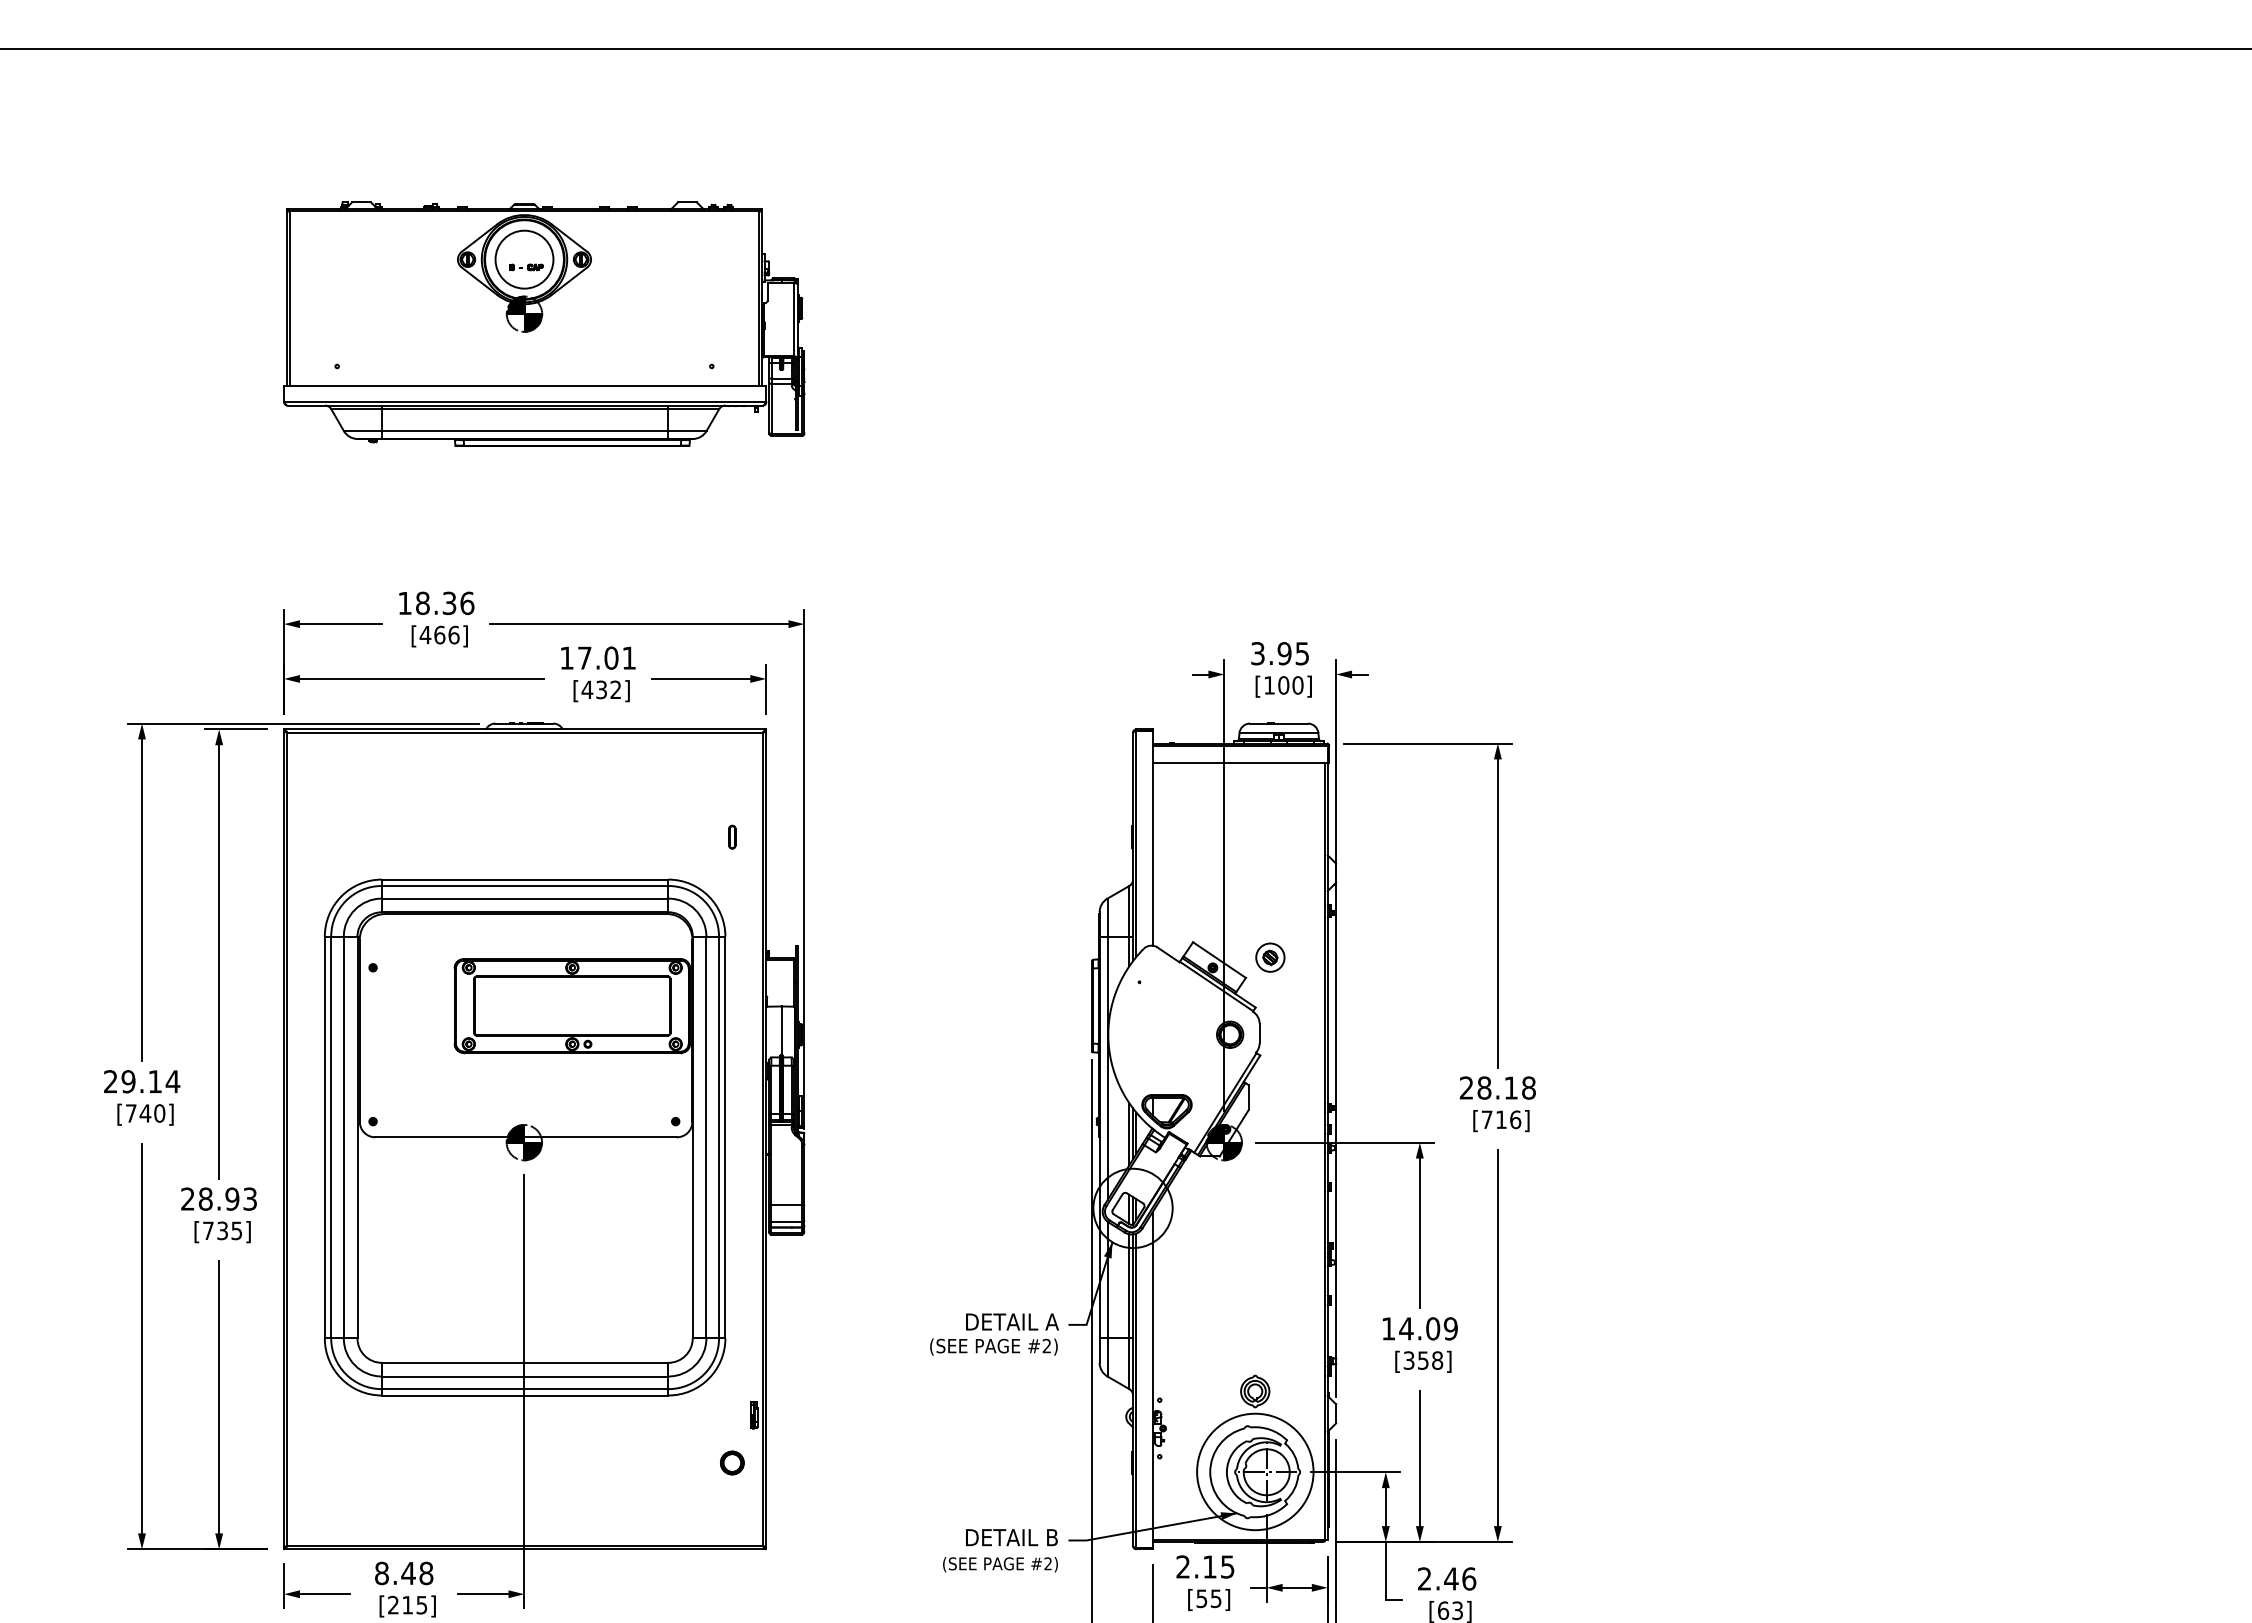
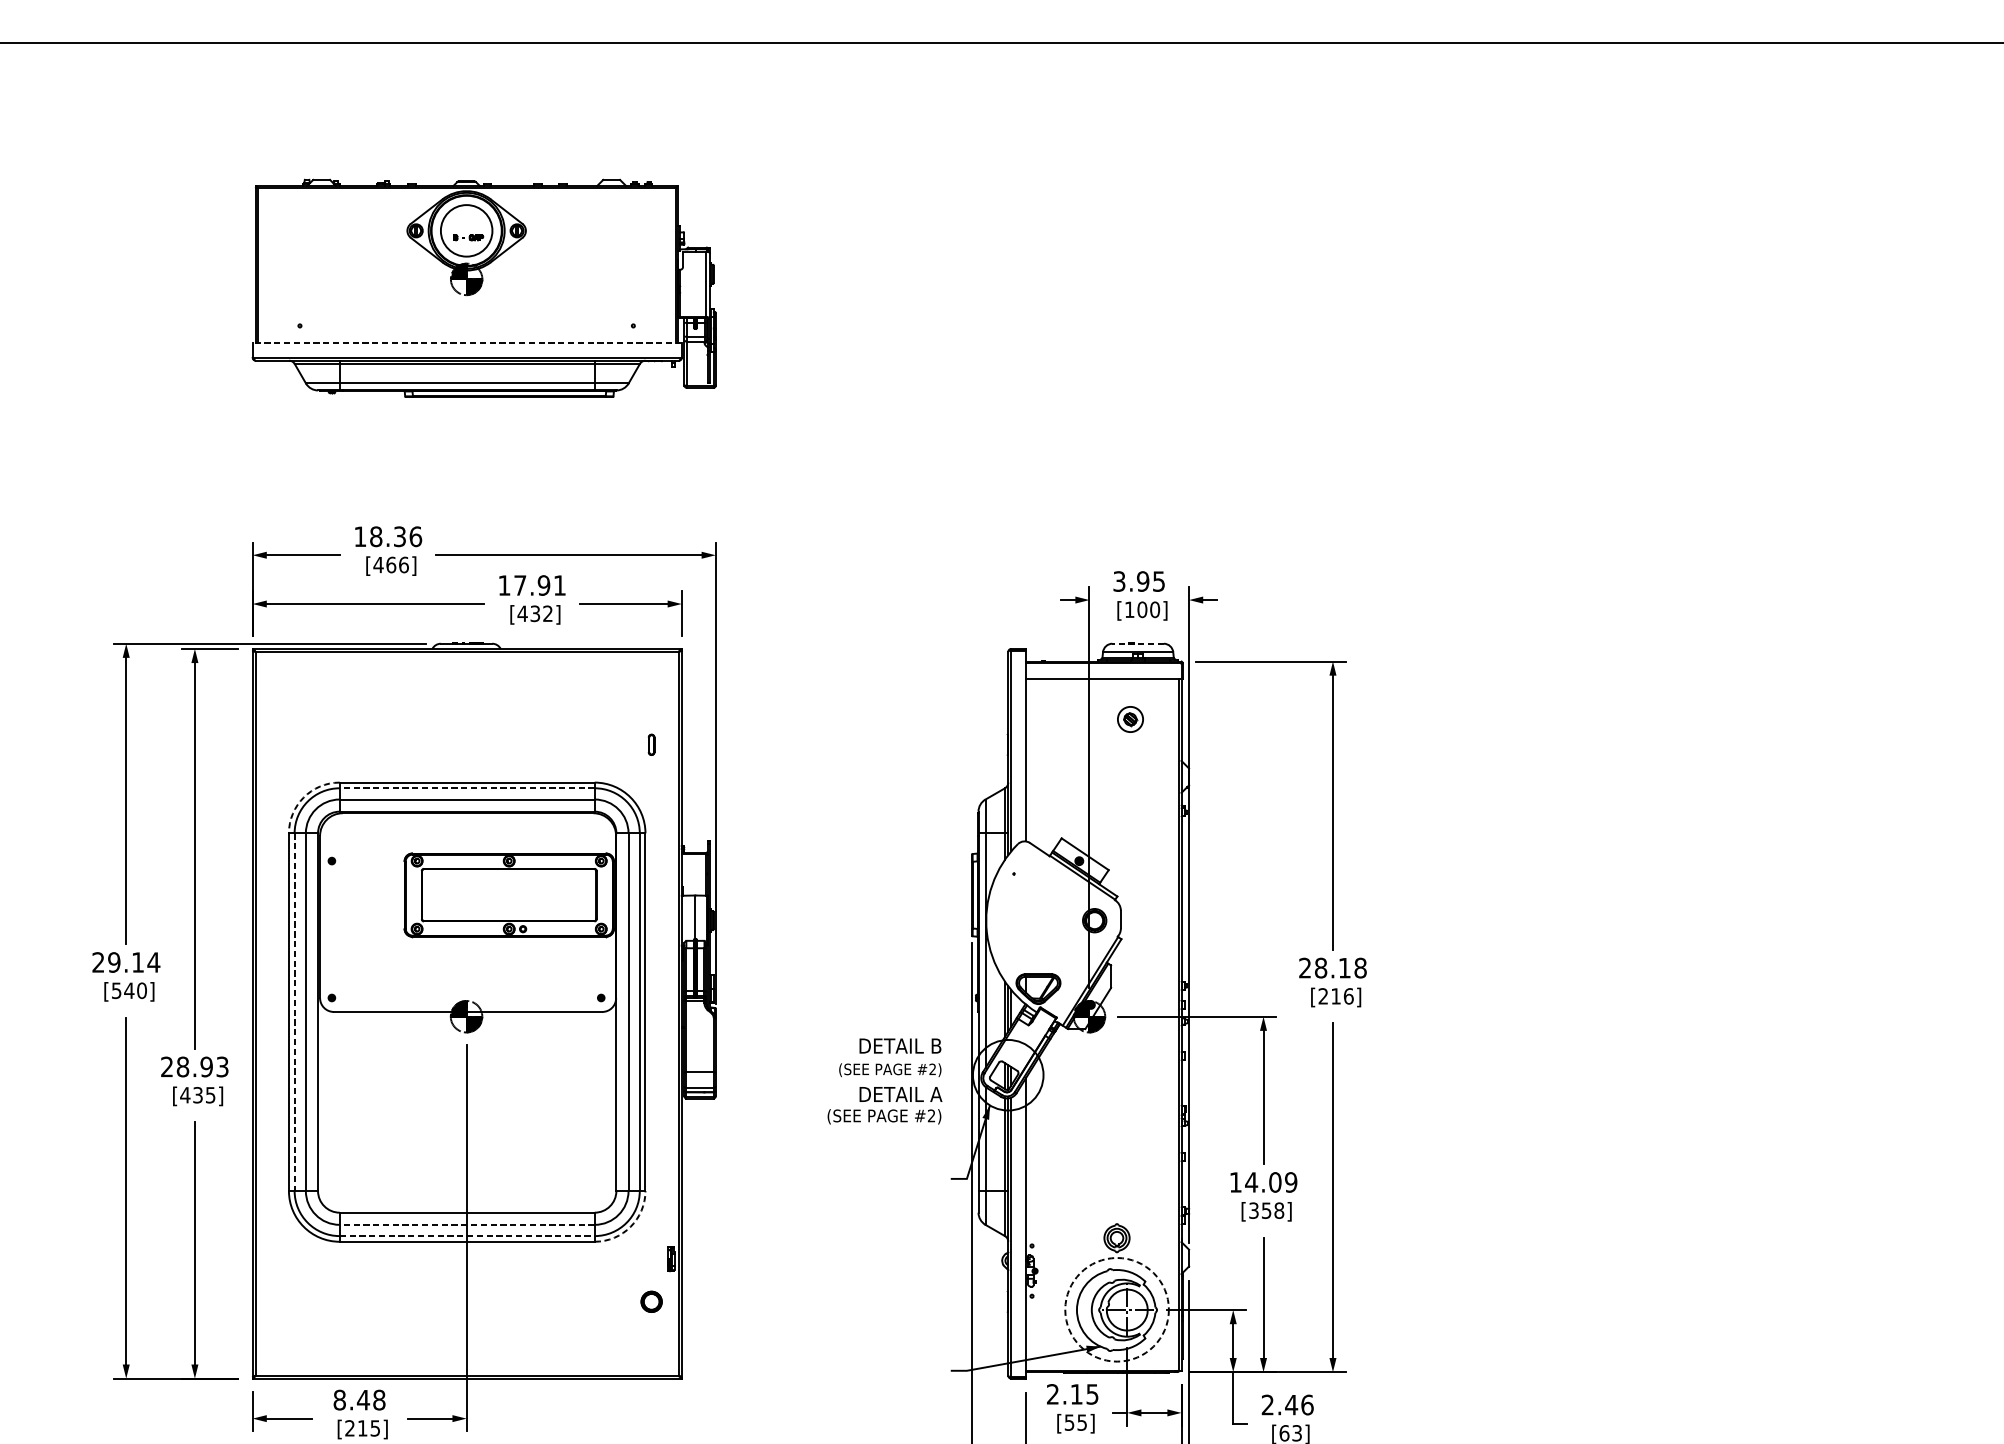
line: (524, 385) -> (466, 342), solid -> dashed
text: (611, 657) -> (544, 584), 17.01 -> 17.91
line: (1278, 723) -> (1137, 643), solid -> dashed
line: (524, 886) -> (466, 788), solid -> dashed
arc: (341, 896) -> (303, 797), solid -> dashed
part: (1270, 957) -> (1130, 719), moved
text: (131, 1113) -> (116, 990), [740] -> [540]
text: (1486, 1119) -> (1322, 996), [716] -> [216]
line: (331, 1137) -> (294, 1012), solid -> dashed
text: (208, 1230) -> (185, 1094), [735] -> [435]
text: (994, 1334) -> (884, 1105), moved
line: (524, 1376) -> (466, 1224), solid -> dashed
arc: (708, 1378) -> (630, 1226), solid -> dashed
line: (525, 1389) -> (467, 1236), solid -> dashed
circle: (1255, 1471) -> (1117, 1309), solid -> dashed
text: (1000, 1550) -> (890, 1057), moved

